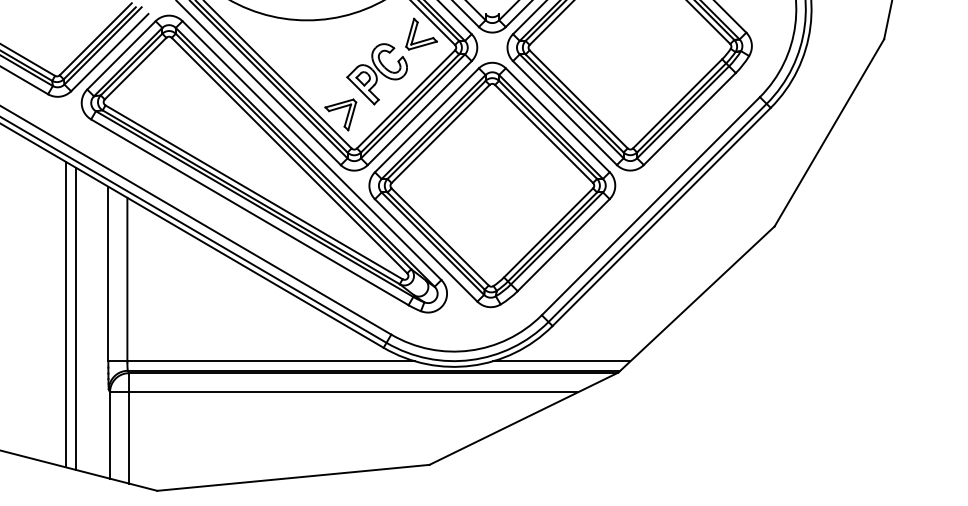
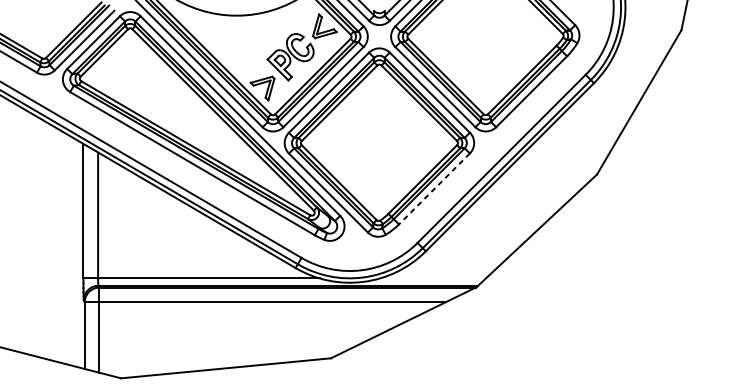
line: (563, 245) -> (434, 189), solid -> dashed
line: (66, 314) -> (51, 242), removed
line: (75, 318) -> (58, 245), removed
line: (561, 361) -> (432, 278), removed

